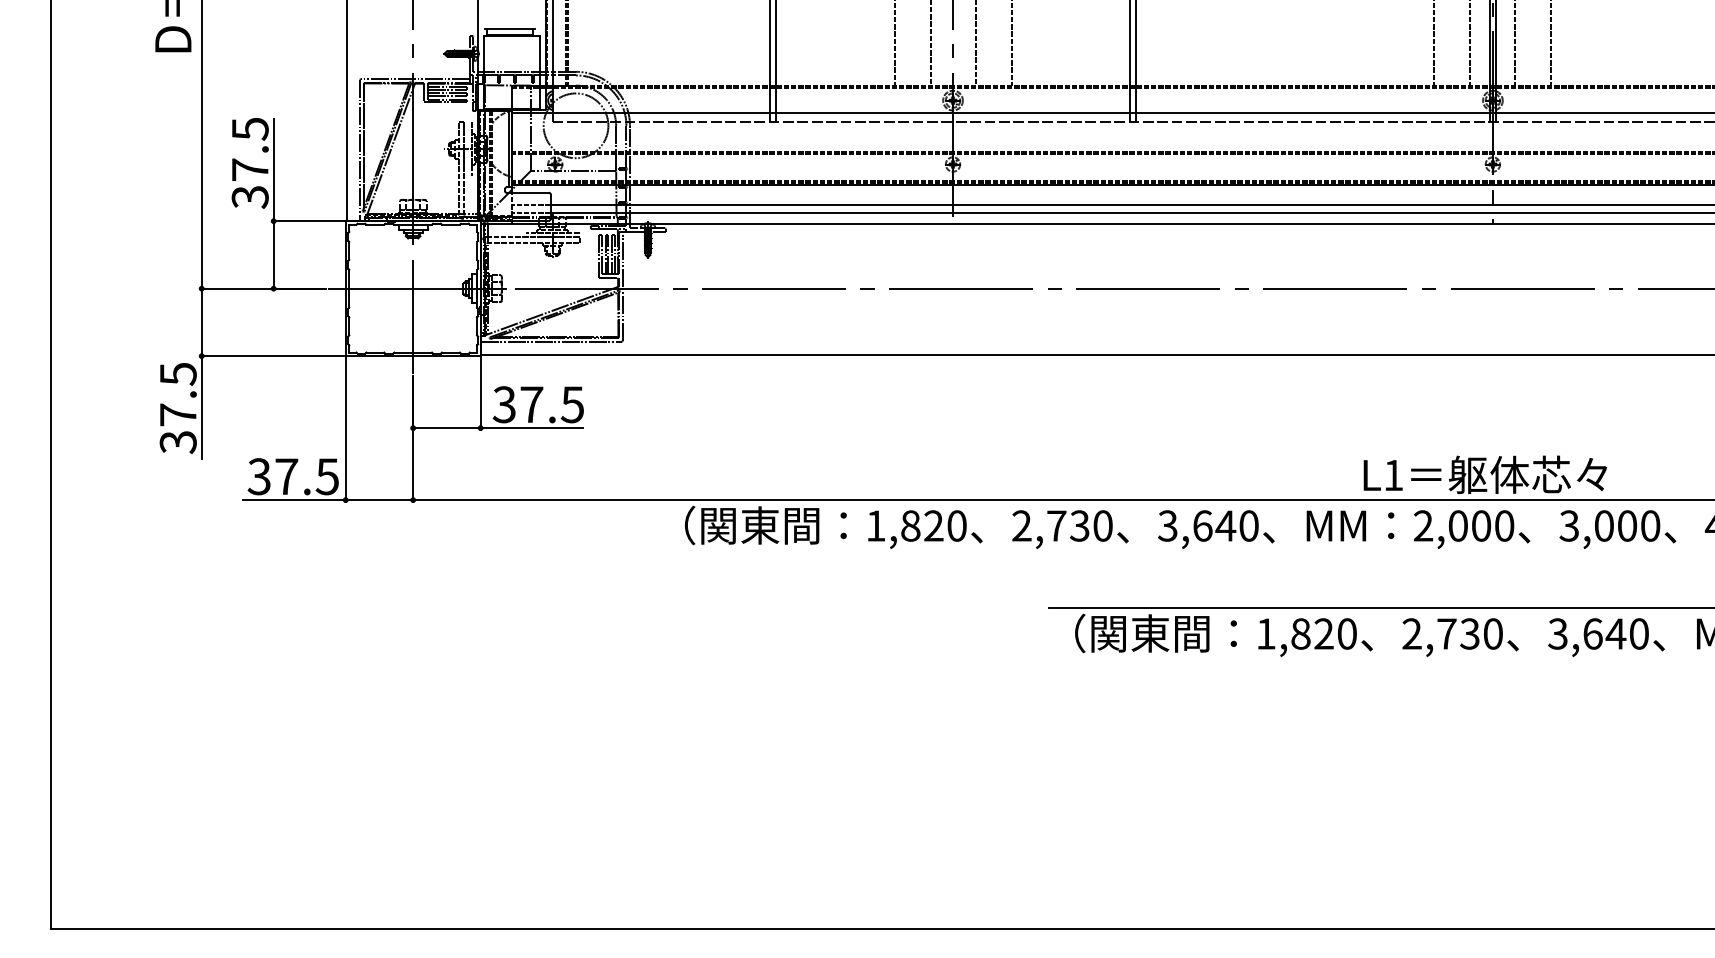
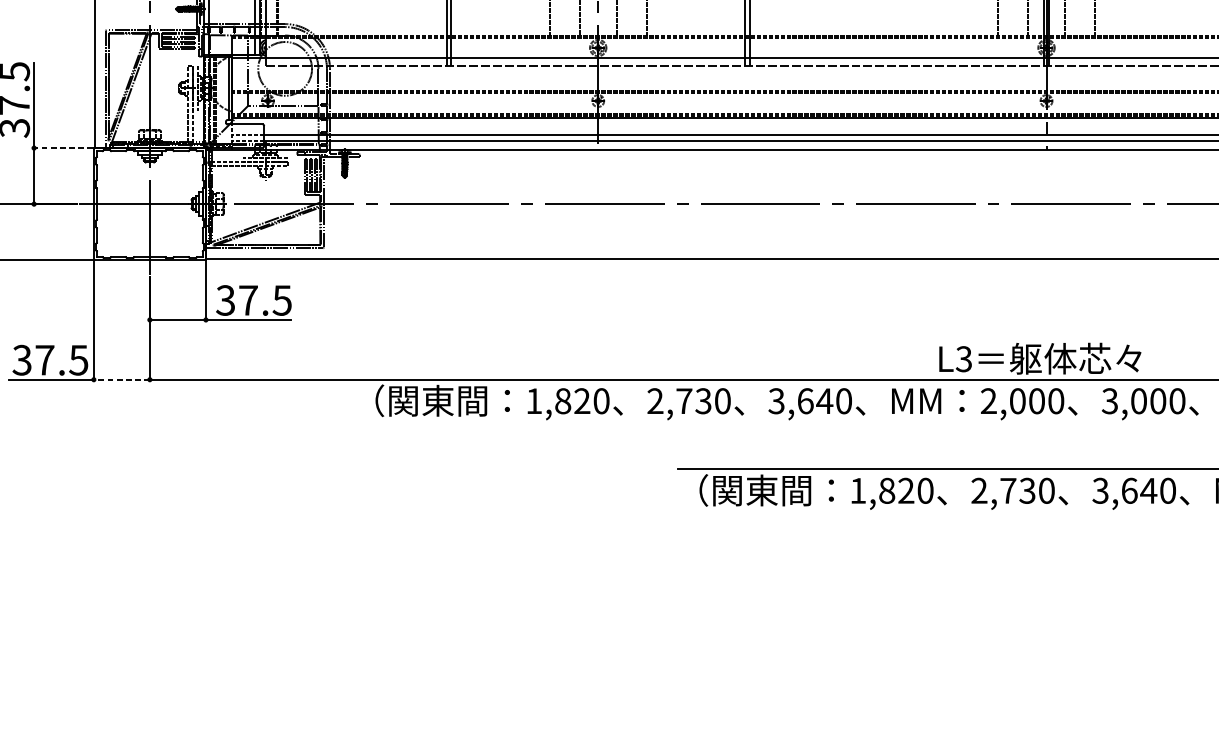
line: (307, 221) -> (62, 148), solid -> dashed
text: (1392, 475) -> (963, 359), L1 -> L3
line: (379, 500) -> (121, 380), solid -> dashed

